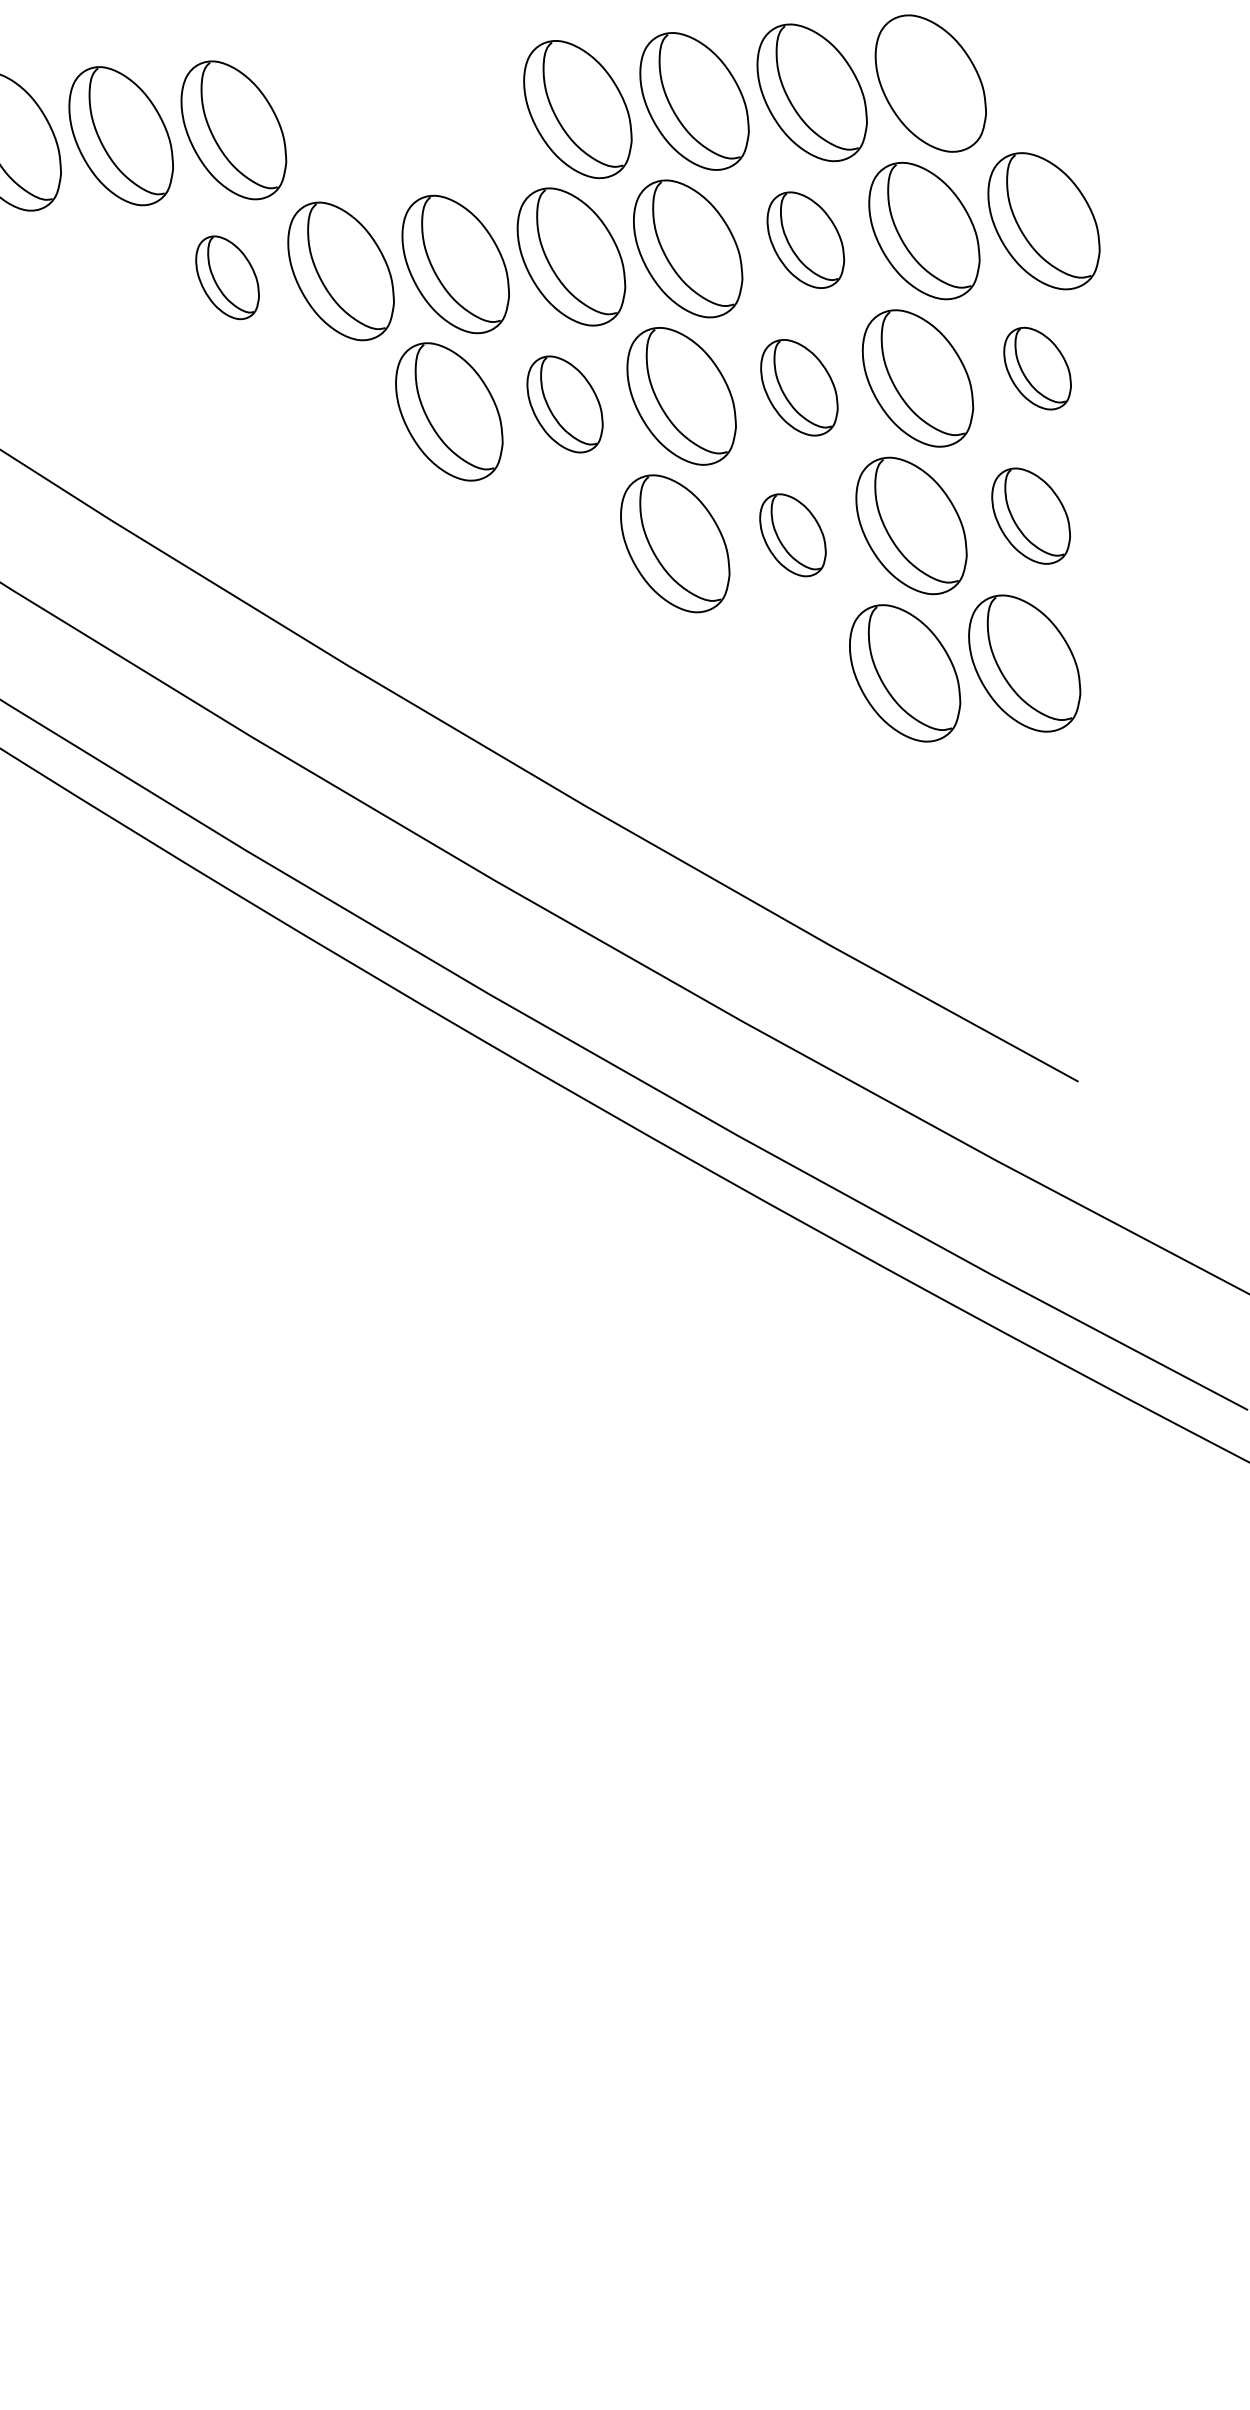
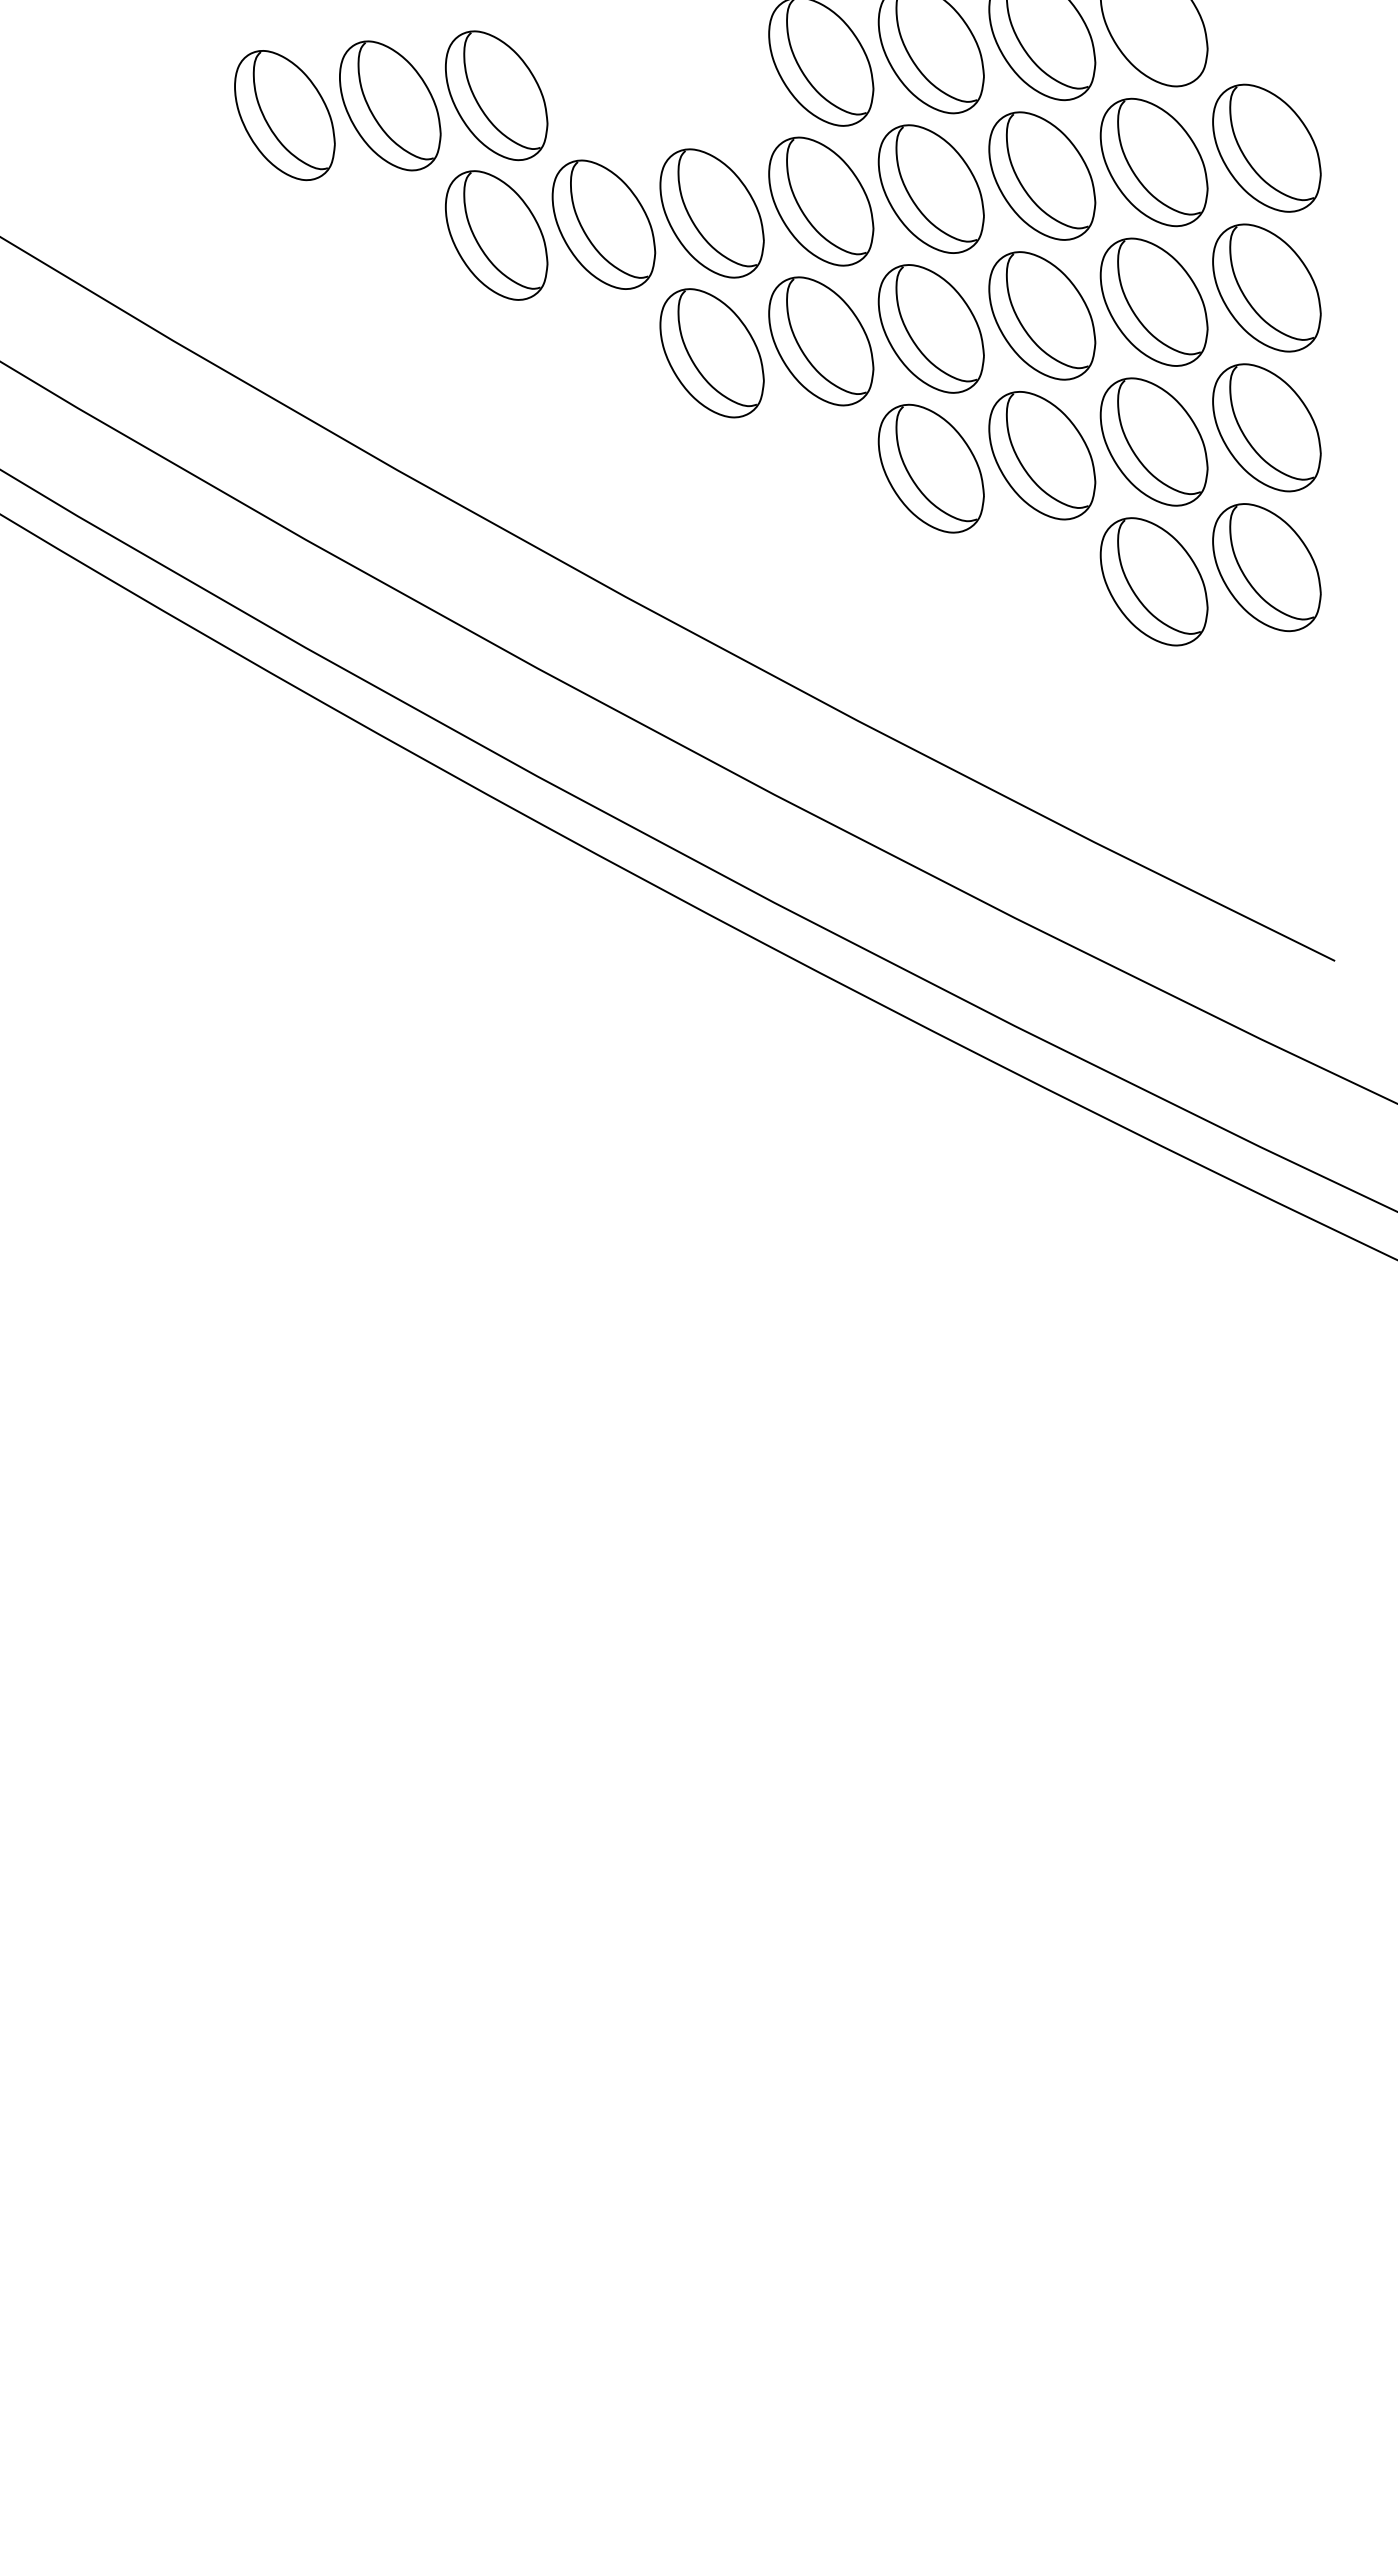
part: (806, 239) -> (1042, 175), size x1.43
part: (227, 277) -> (496, 235), size x1.67
part: (1037, 368) -> (1266, 287), size x1.67
part: (799, 387) -> (1042, 315), size x1.43
part: (565, 404) -> (821, 341), size x1.43
part: (1030, 515) -> (1266, 427), size x1.43
part: (793, 535) -> (1042, 455), size x1.67

